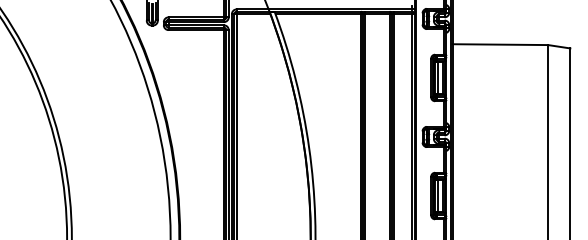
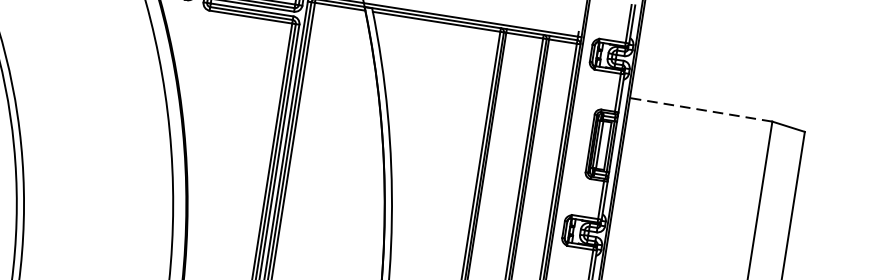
line: (500, 44) -> (701, 109), solid -> dashed

